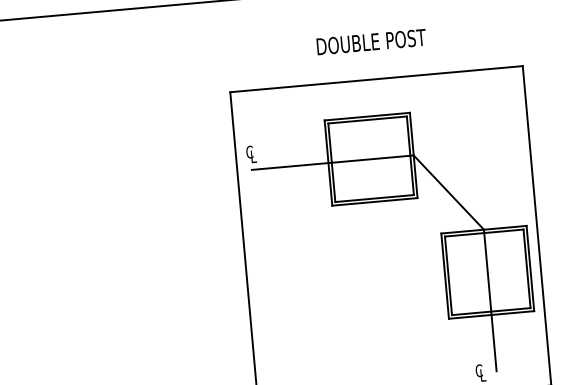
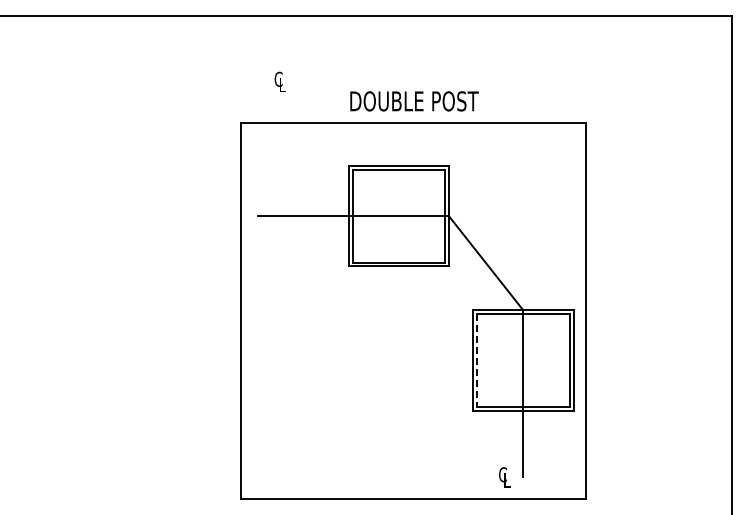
text: (371, 42) -> (414, 101), moved
text: (250, 153) -> (279, 81), moved
line: (448, 276) -> (477, 361), solid -> dashed

